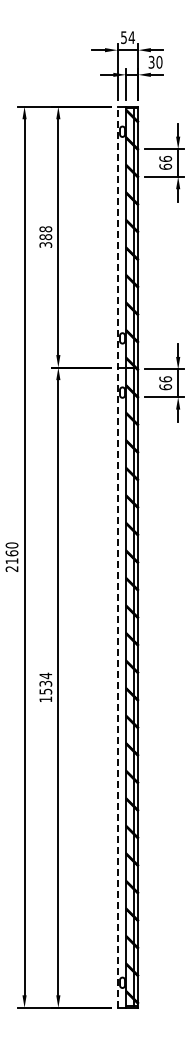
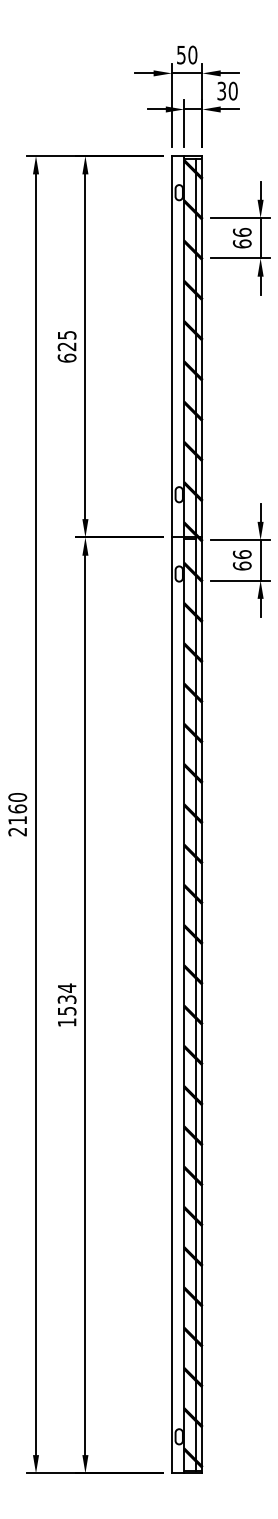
text: (131, 37) -> (192, 54), 54 -> 50
text: (45, 236) -> (66, 345), 388 -> 625
line: (117, 557) -> (171, 815), dashed -> solid

